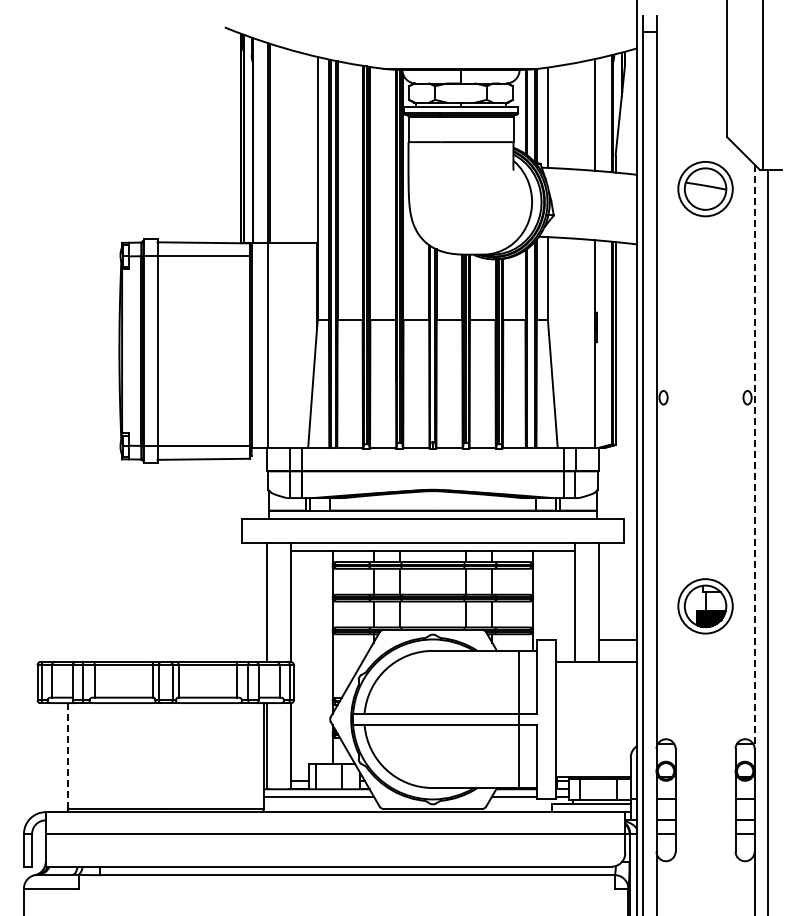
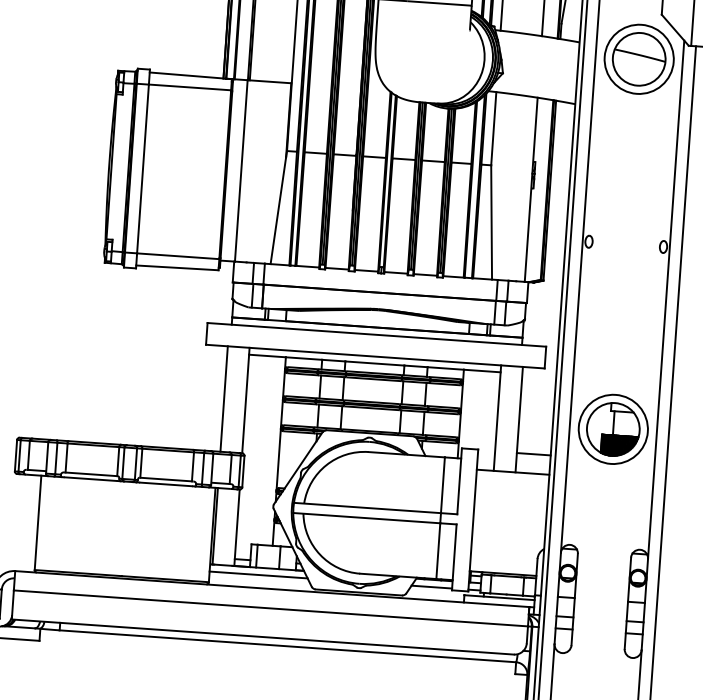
part: (705, 188) -> (639, 58), size x1.43
line: (754, 457) -> (665, 300), dashed -> solid
part: (705, 606) -> (613, 429), size x1.43
line: (67, 756) -> (37, 523), dashed -> solid

